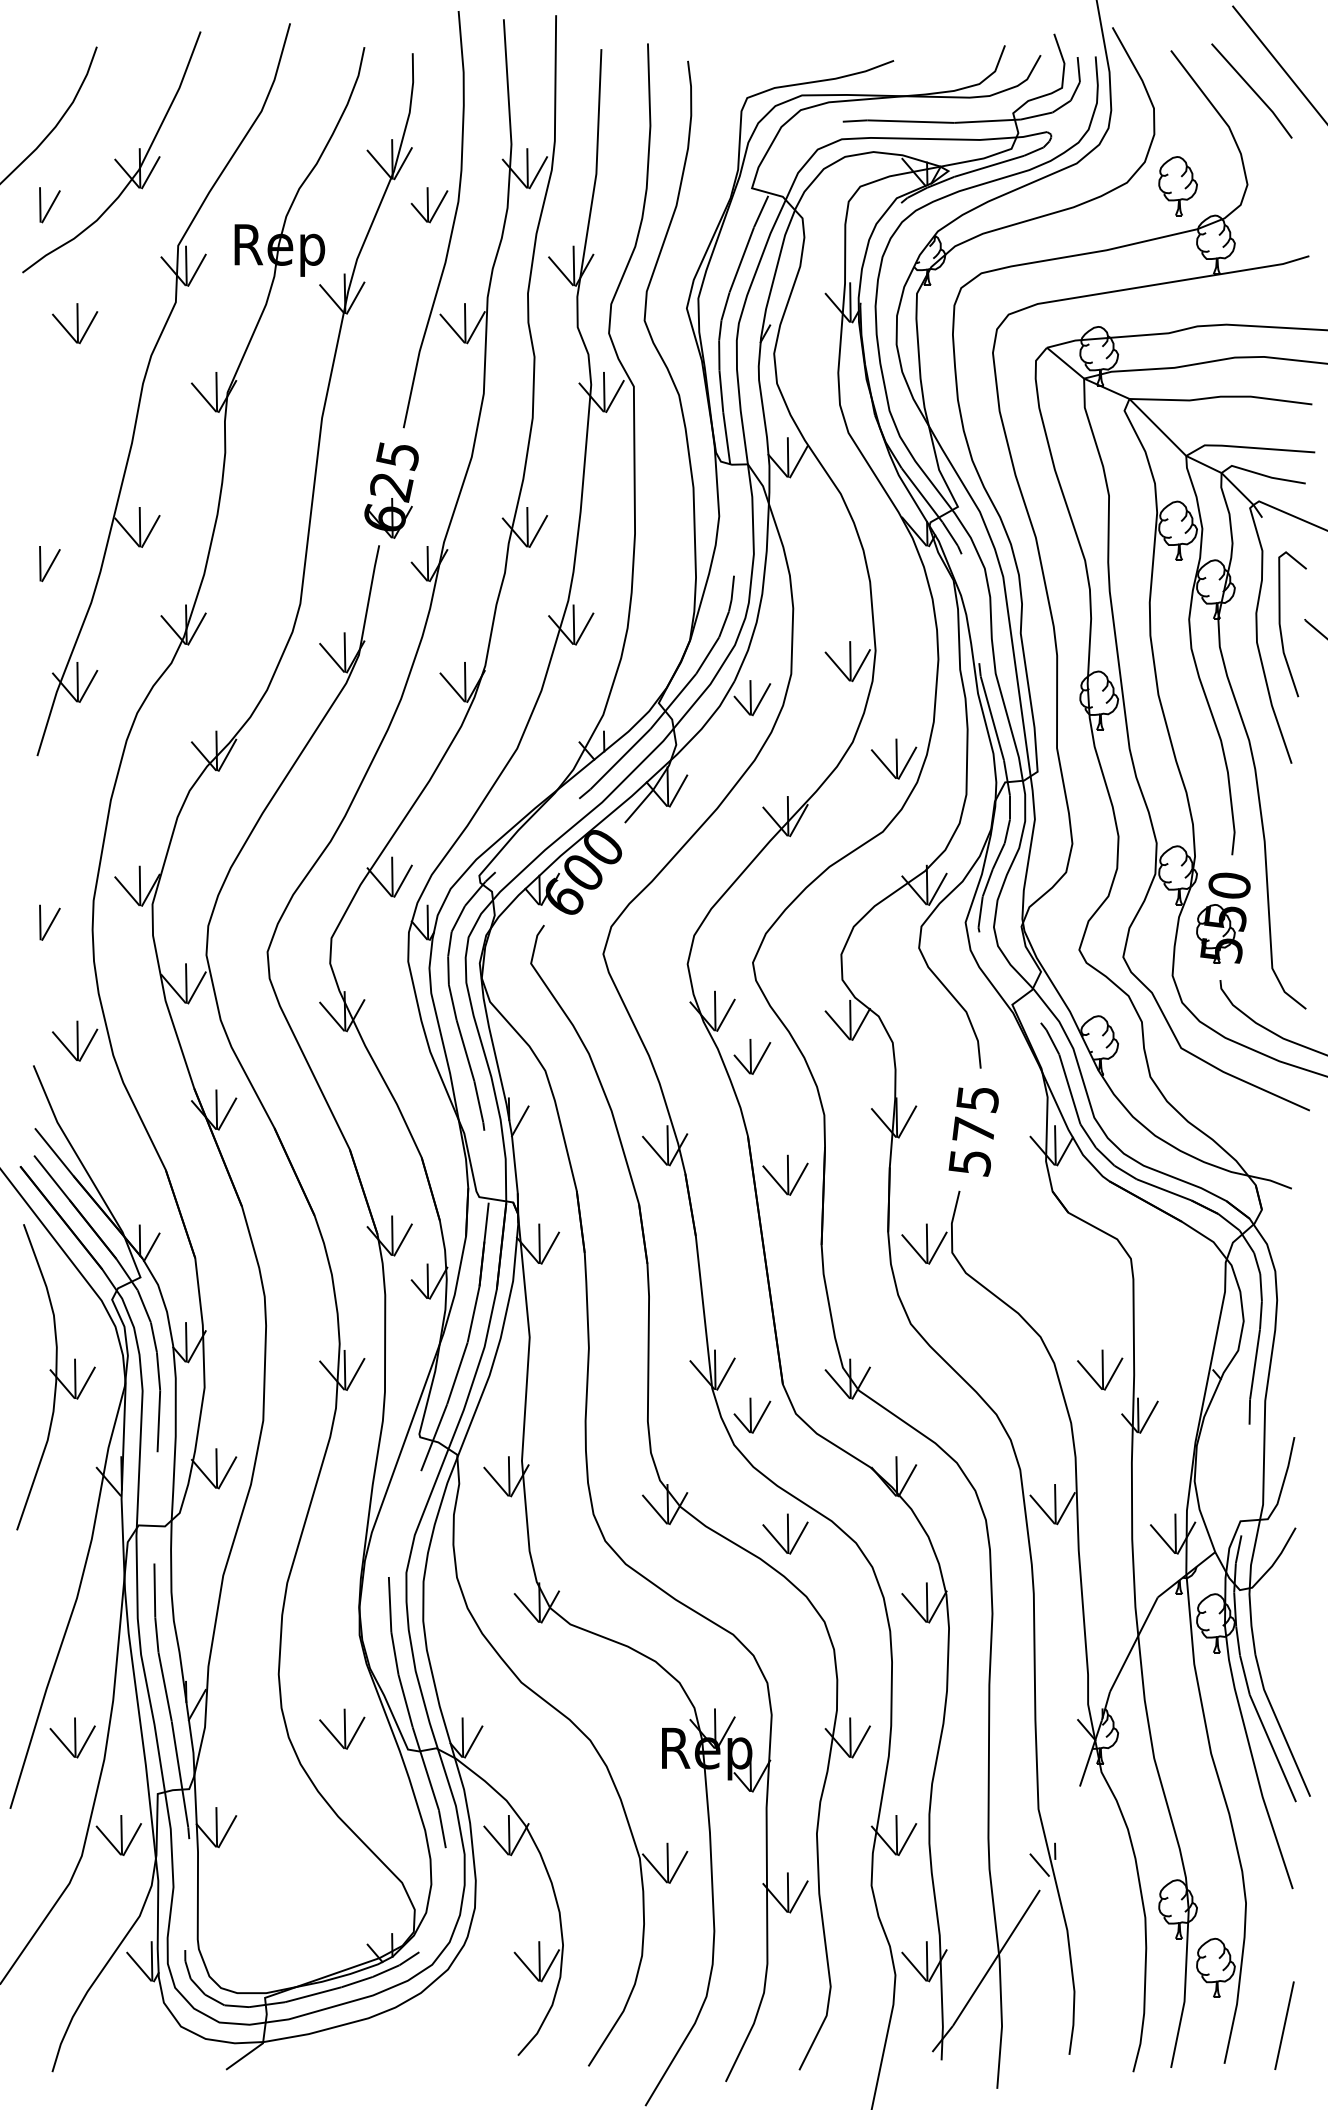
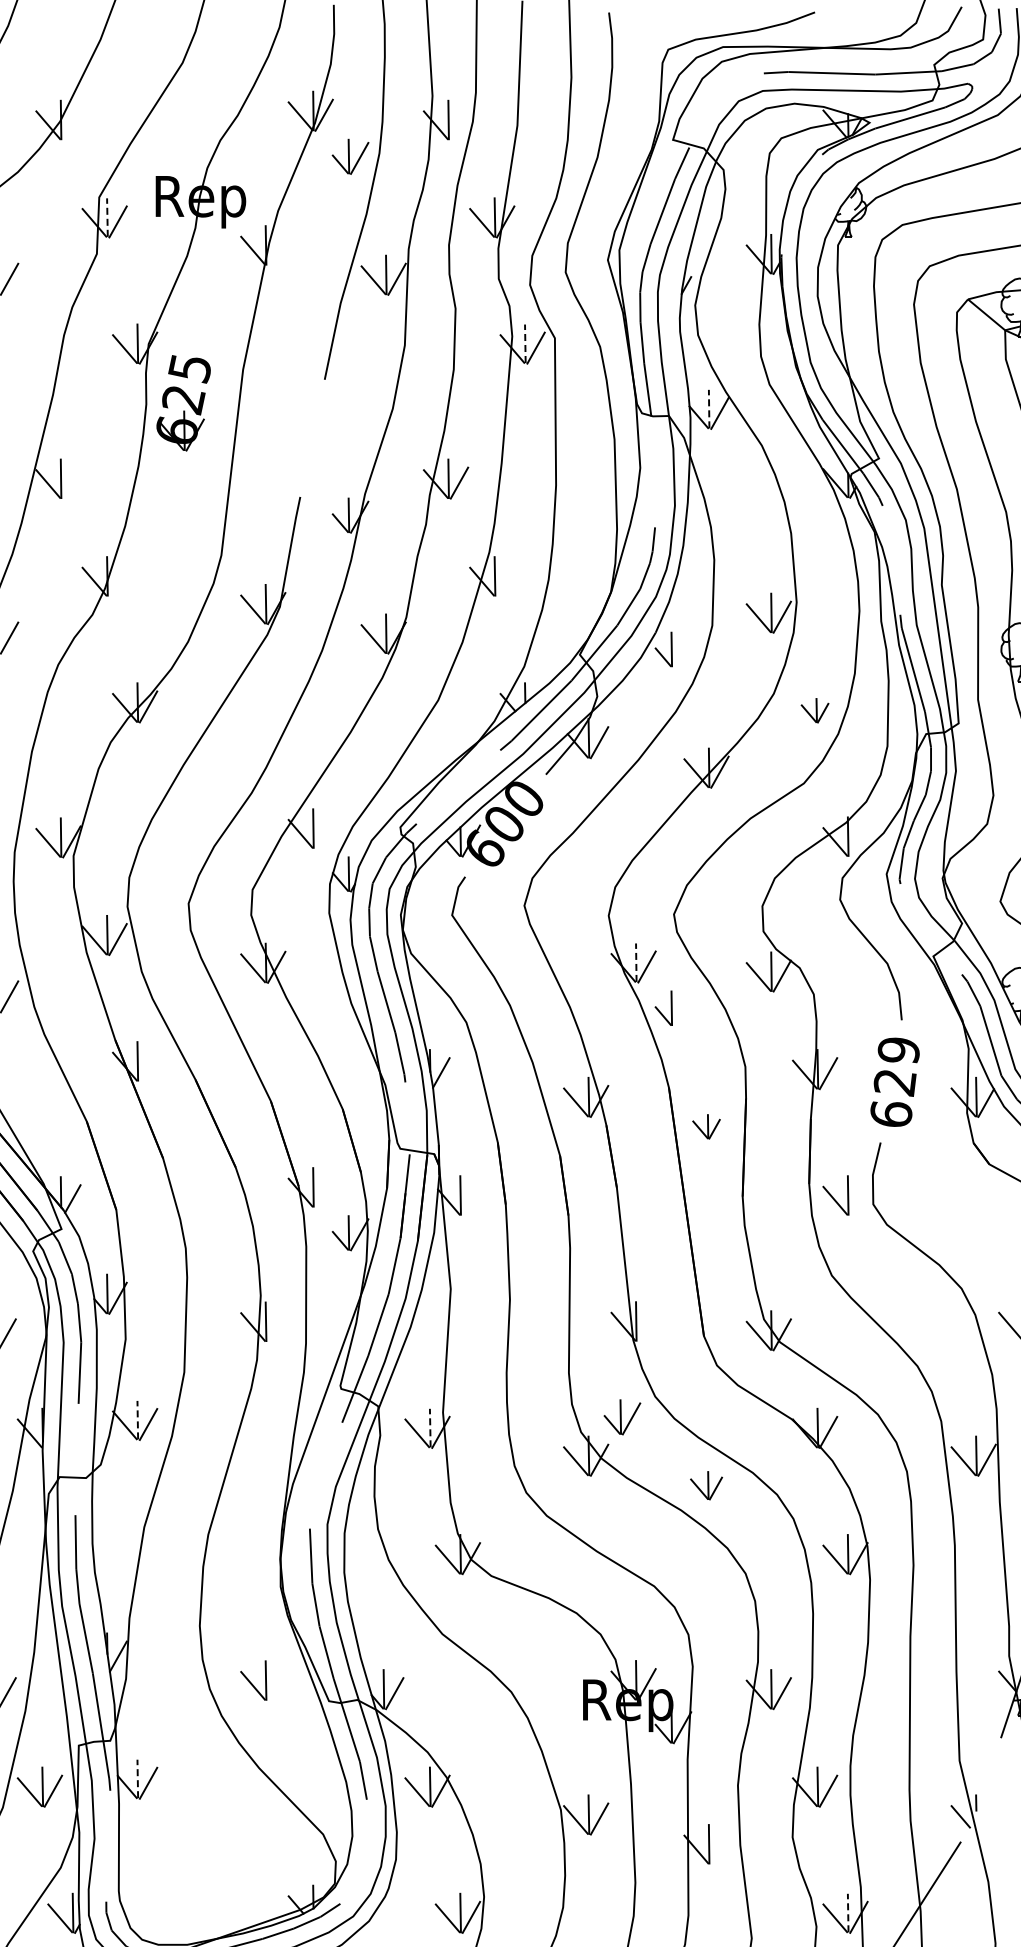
line: (150, 172) -> (71, 124), removed
line: (538, 172) -> (459, 124), removed
line: (186, 265) -> (107, 217), solid -> dashed
line: (355, 297) -> (276, 249), removed
line: (604, 391) -> (525, 343), solid -> dashed
line: (788, 456) -> (709, 408), solid -> dashed
part: (391, 490) -> (183, 403), moved
line: (150, 531) -> (71, 483), removed
line: (196, 628) -> (117, 580), removed
line: (584, 628) -> (505, 580), removed
line: (761, 699) -> (682, 651), removed
part: (893, 758) -> (814, 710), size x0.6
line: (402, 880) -> (323, 832), removed
line: (937, 888) -> (858, 840), removed
line: (715, 1010) -> (636, 962), solid -> dashed
line: (761, 1058) -> (682, 1010), removed
line: (227, 1113) -> (148, 1065), removed
text: (973, 1131) -> (894, 1083), 575 -> 629
part: (785, 1174) -> (706, 1126), size x0.6
line: (402, 1239) -> (323, 1191), removed
line: (550, 1247) -> (471, 1199), removed
line: (937, 1247) -> (858, 1199), removed
line: (725, 1373) -> (646, 1325), removed
line: (355, 1374) -> (276, 1326), removed
part: (752, 1415) -> (622, 1417), moved
line: (216, 1468) -> (137, 1420), solid -> dashed
line: (509, 1475) -> (430, 1427), solid -> dashed
part: (785, 1533) -> (706, 1485), size x0.7
line: (355, 1732) -> (276, 1684), removed
line: (216, 1826) -> (137, 1778), solid -> dashed
line: (798, 1896) -> (719, 1848), removed
line: (927, 1960) -> (848, 1912), solid -> dashed

